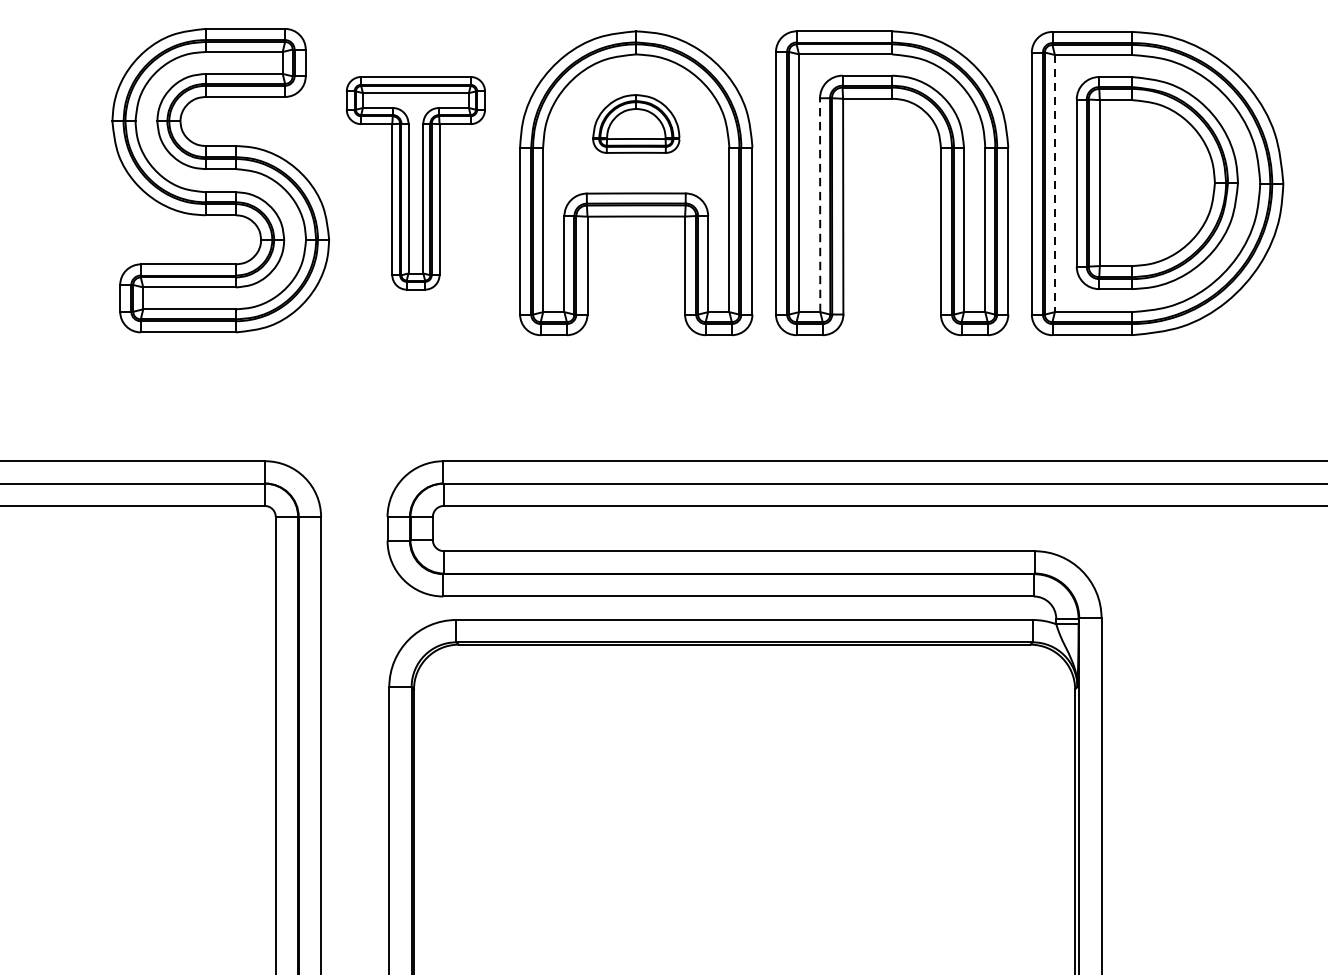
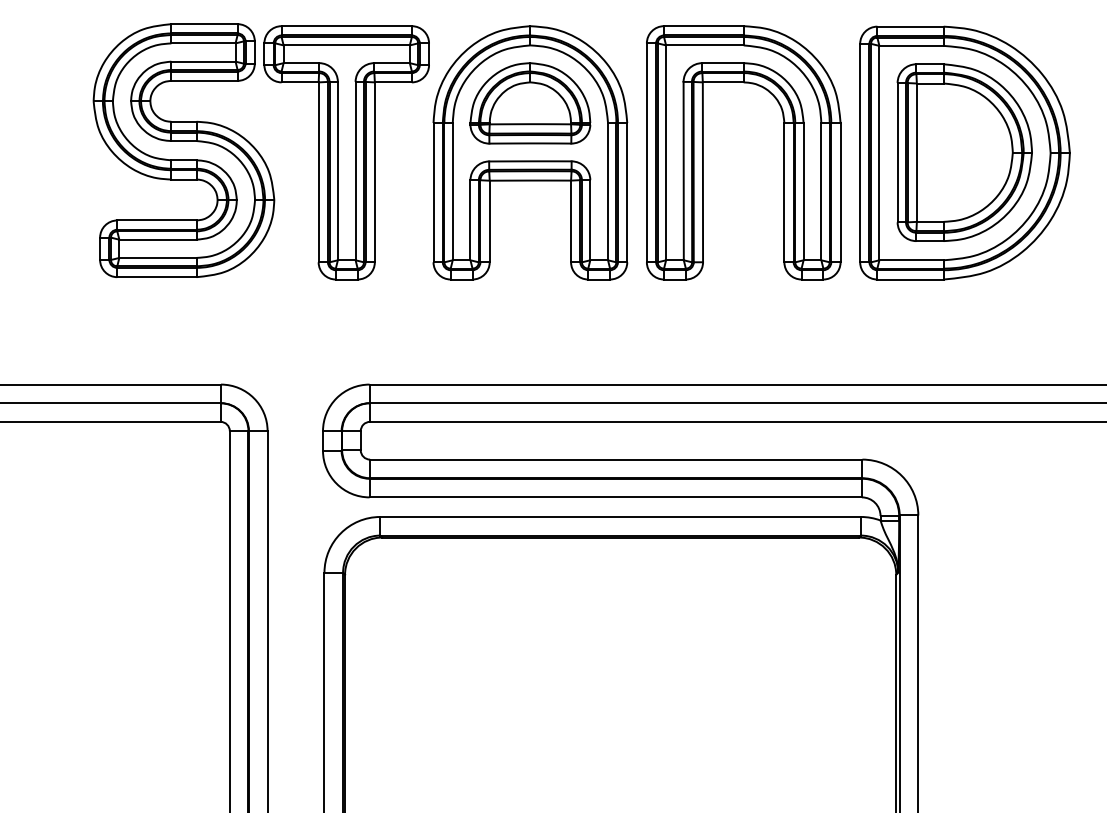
part: (636, 124) -> (530, 103), size x1.67
part: (415, 182) -> (346, 152), size x1.43
line: (1055, 184) -> (879, 153), dashed -> solid
line: (819, 204) -> (683, 170), dashed -> solid

